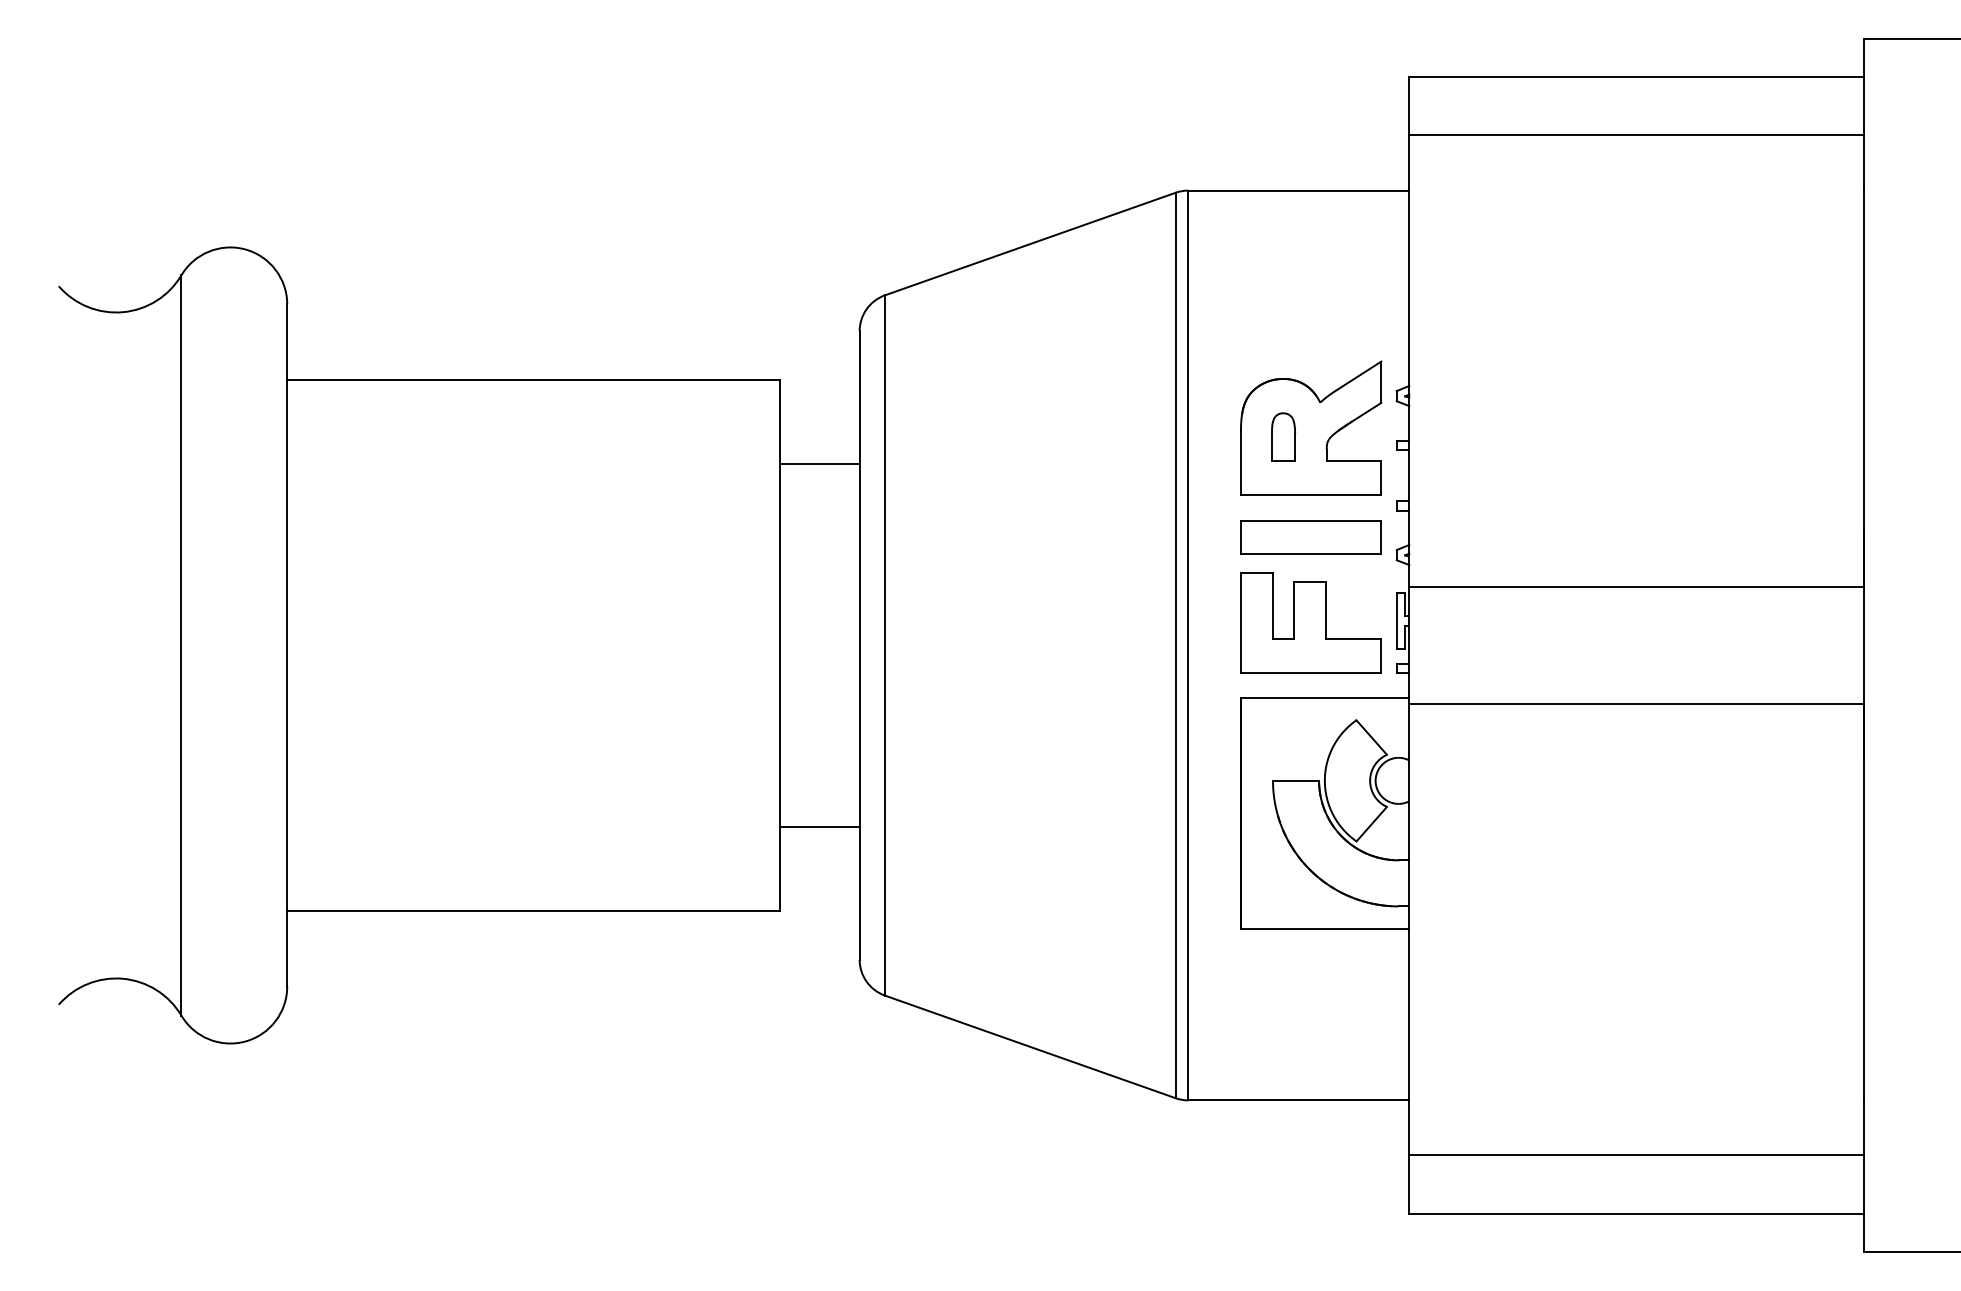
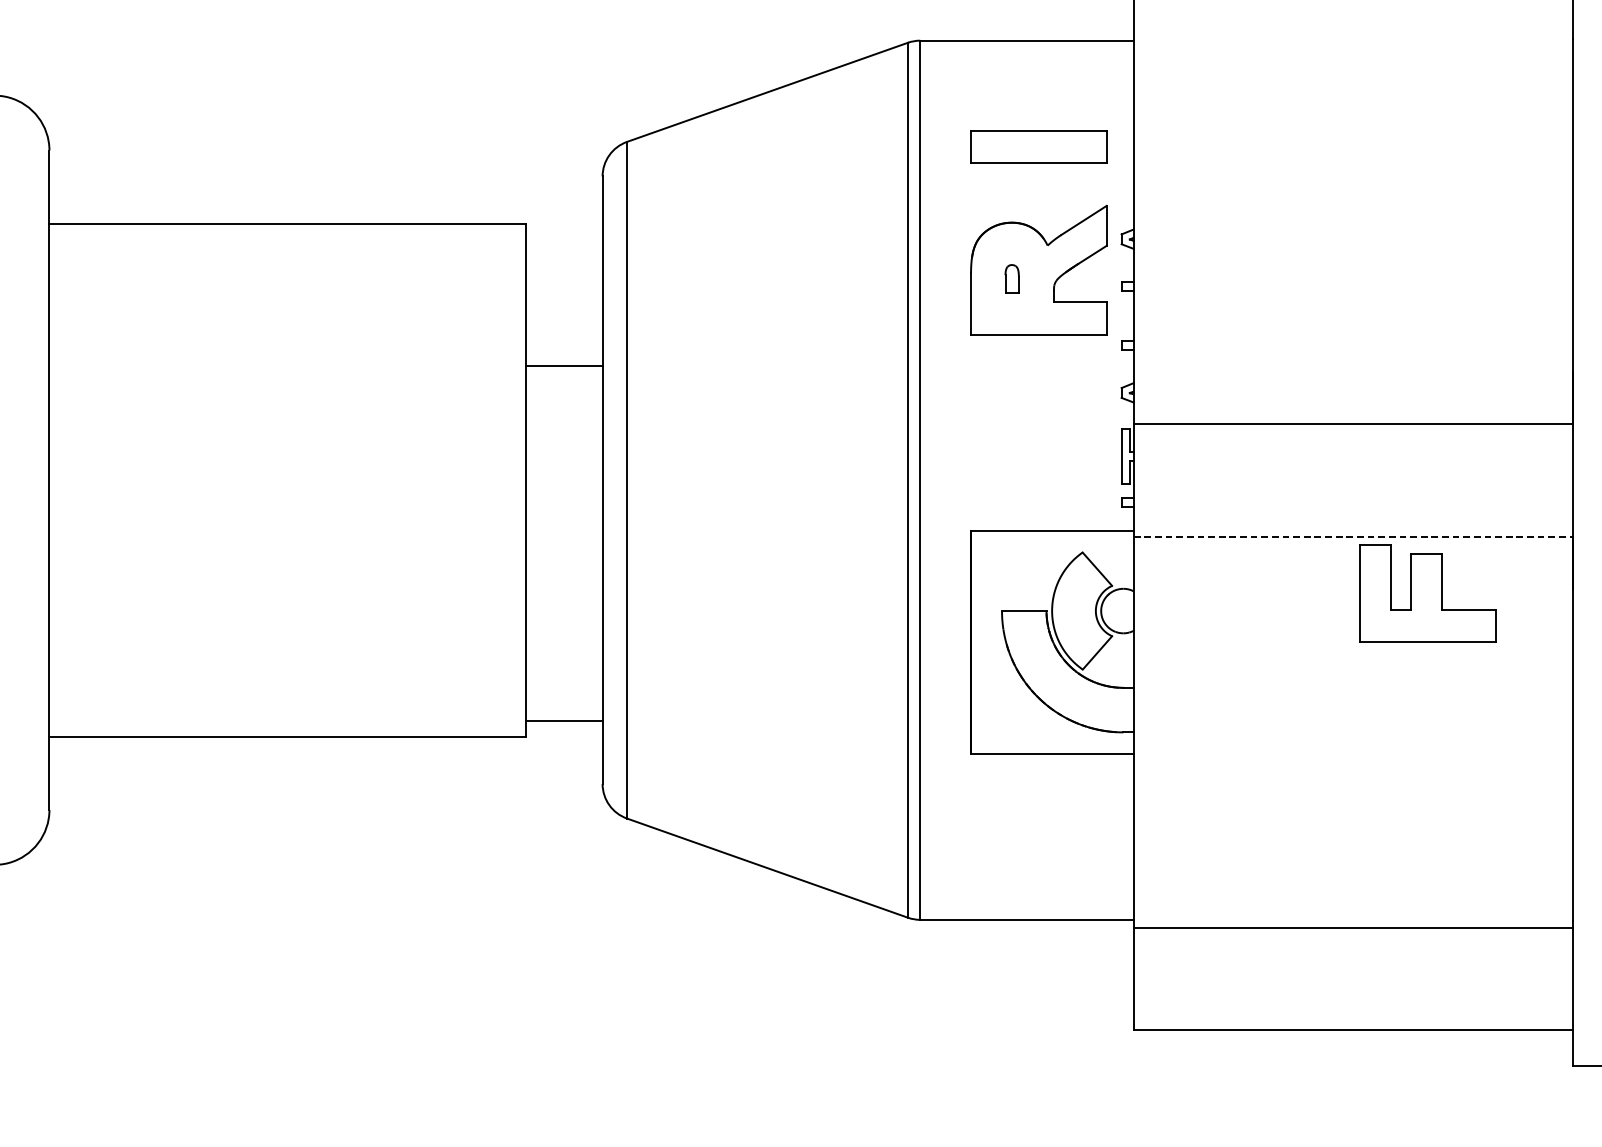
part: (1283, 436) -> (1012, 278), size x0.6
line: (819, 463) -> (563, 366), moved
part: (1310, 537) -> (1038, 146), moved
part: (1310, 622) -> (1427, 593), moved
line: (1637, 704) -> (1354, 537), solid -> dashed
line: (819, 827) -> (563, 720), moved
line: (1636, 1155) -> (1353, 927), moved

